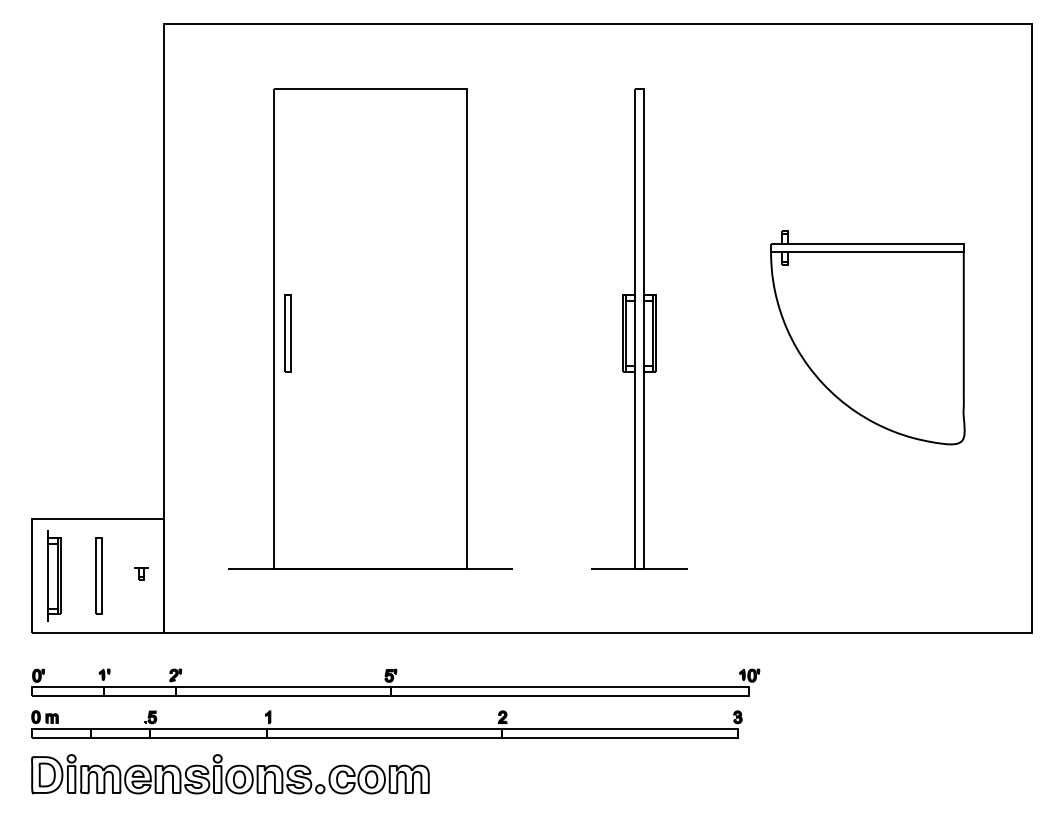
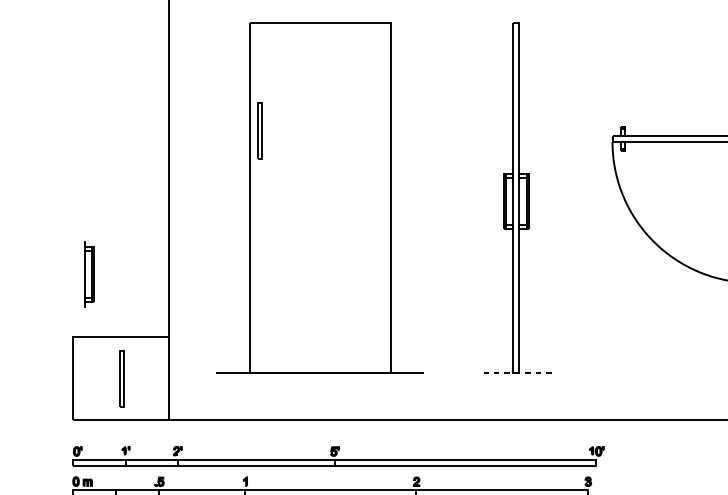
part: (287, 333) -> (259, 130), moved
line: (638, 568) -> (515, 373), solid -> dashed
part: (141, 573) -> (153, 376), removed
part: (54, 575) -> (89, 273), moved

